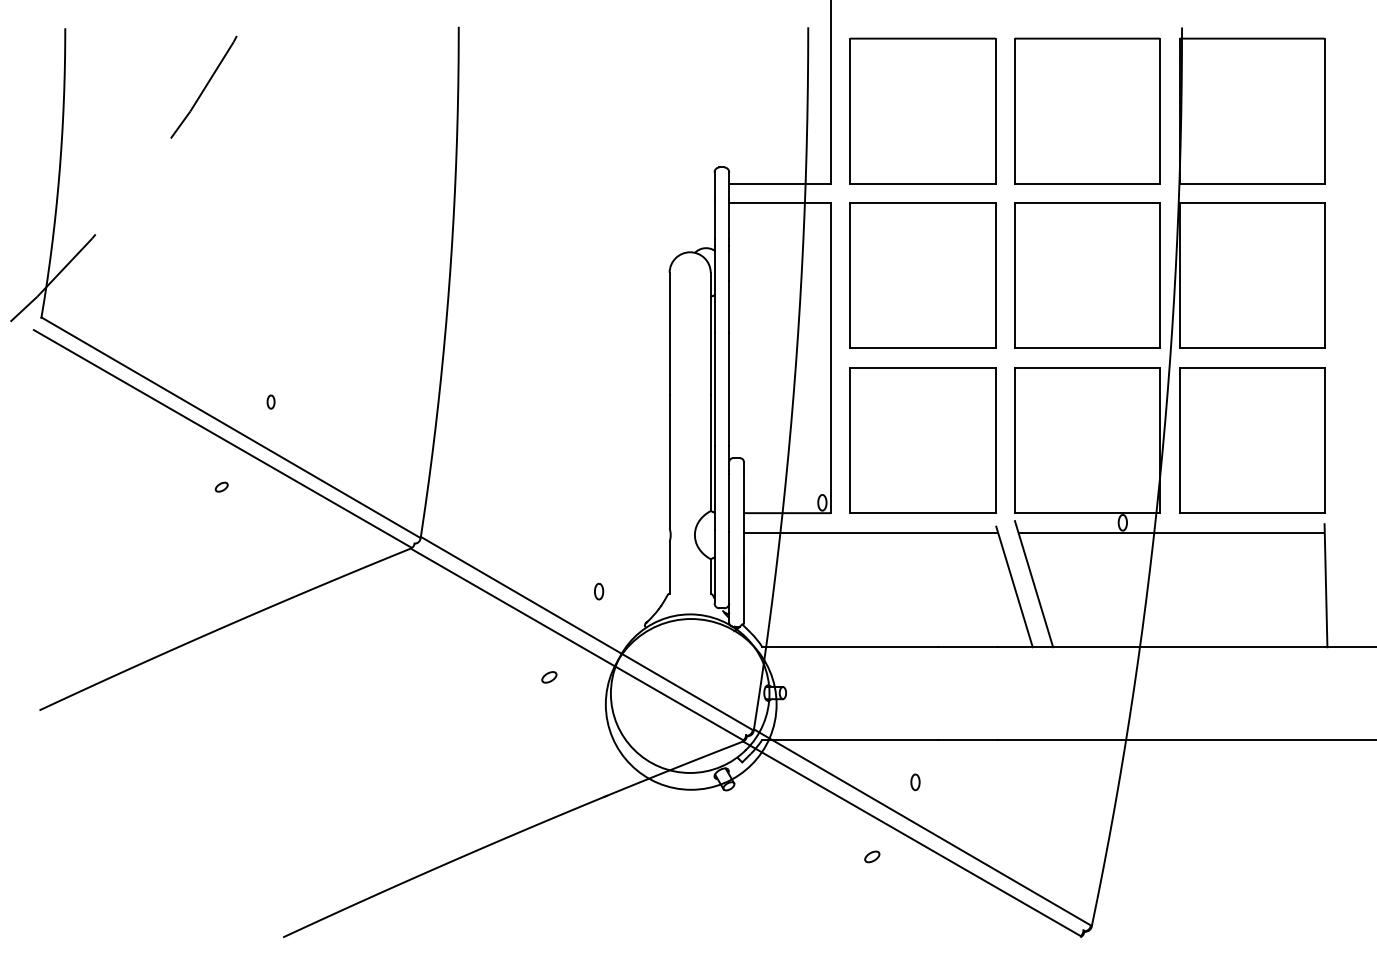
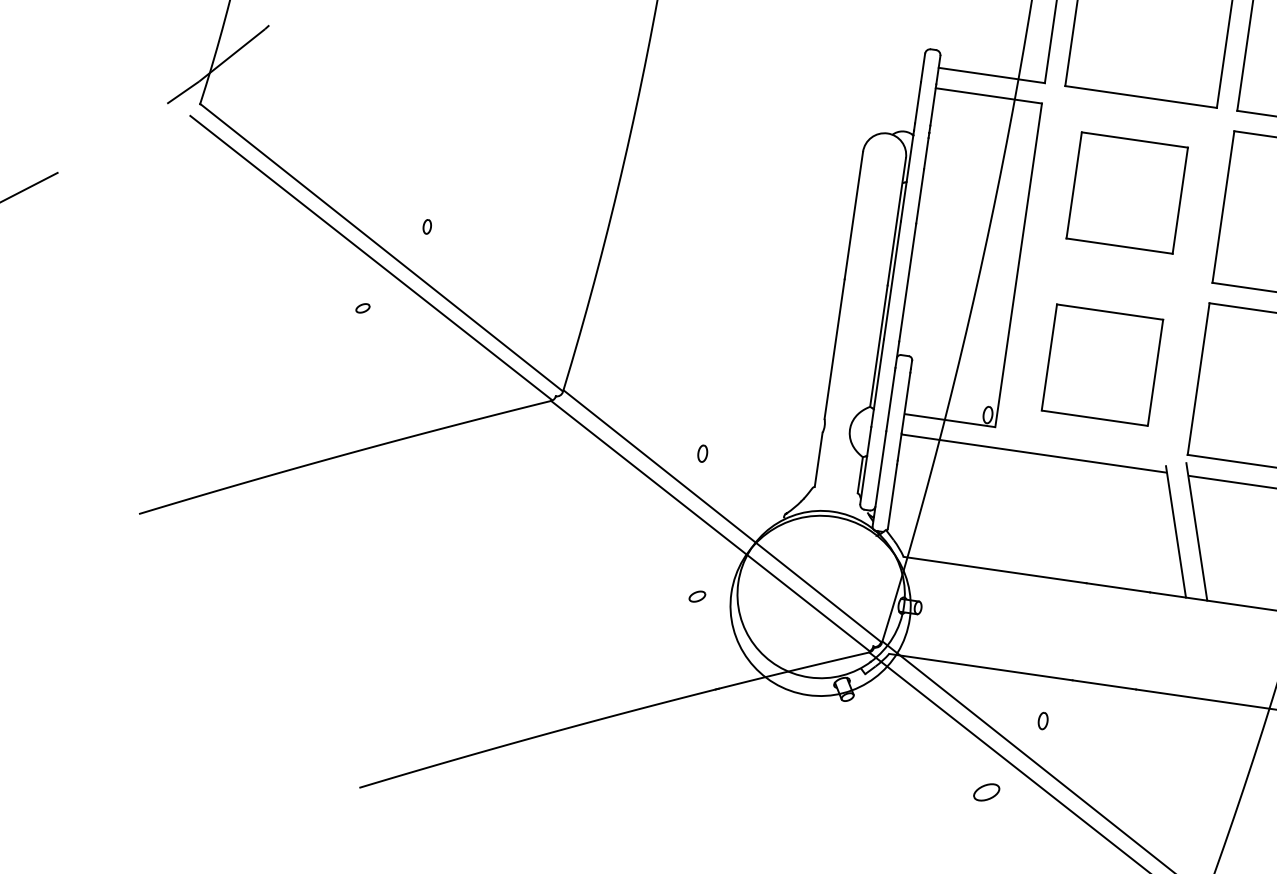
part: (922, 275) -> (1126, 192), size x0.7
part: (922, 440) -> (1101, 365), size x0.7
part: (599, 591) -> (703, 453), moved
part: (549, 677) -> (697, 596), moved
part: (872, 856) -> (987, 792), size x1.6

